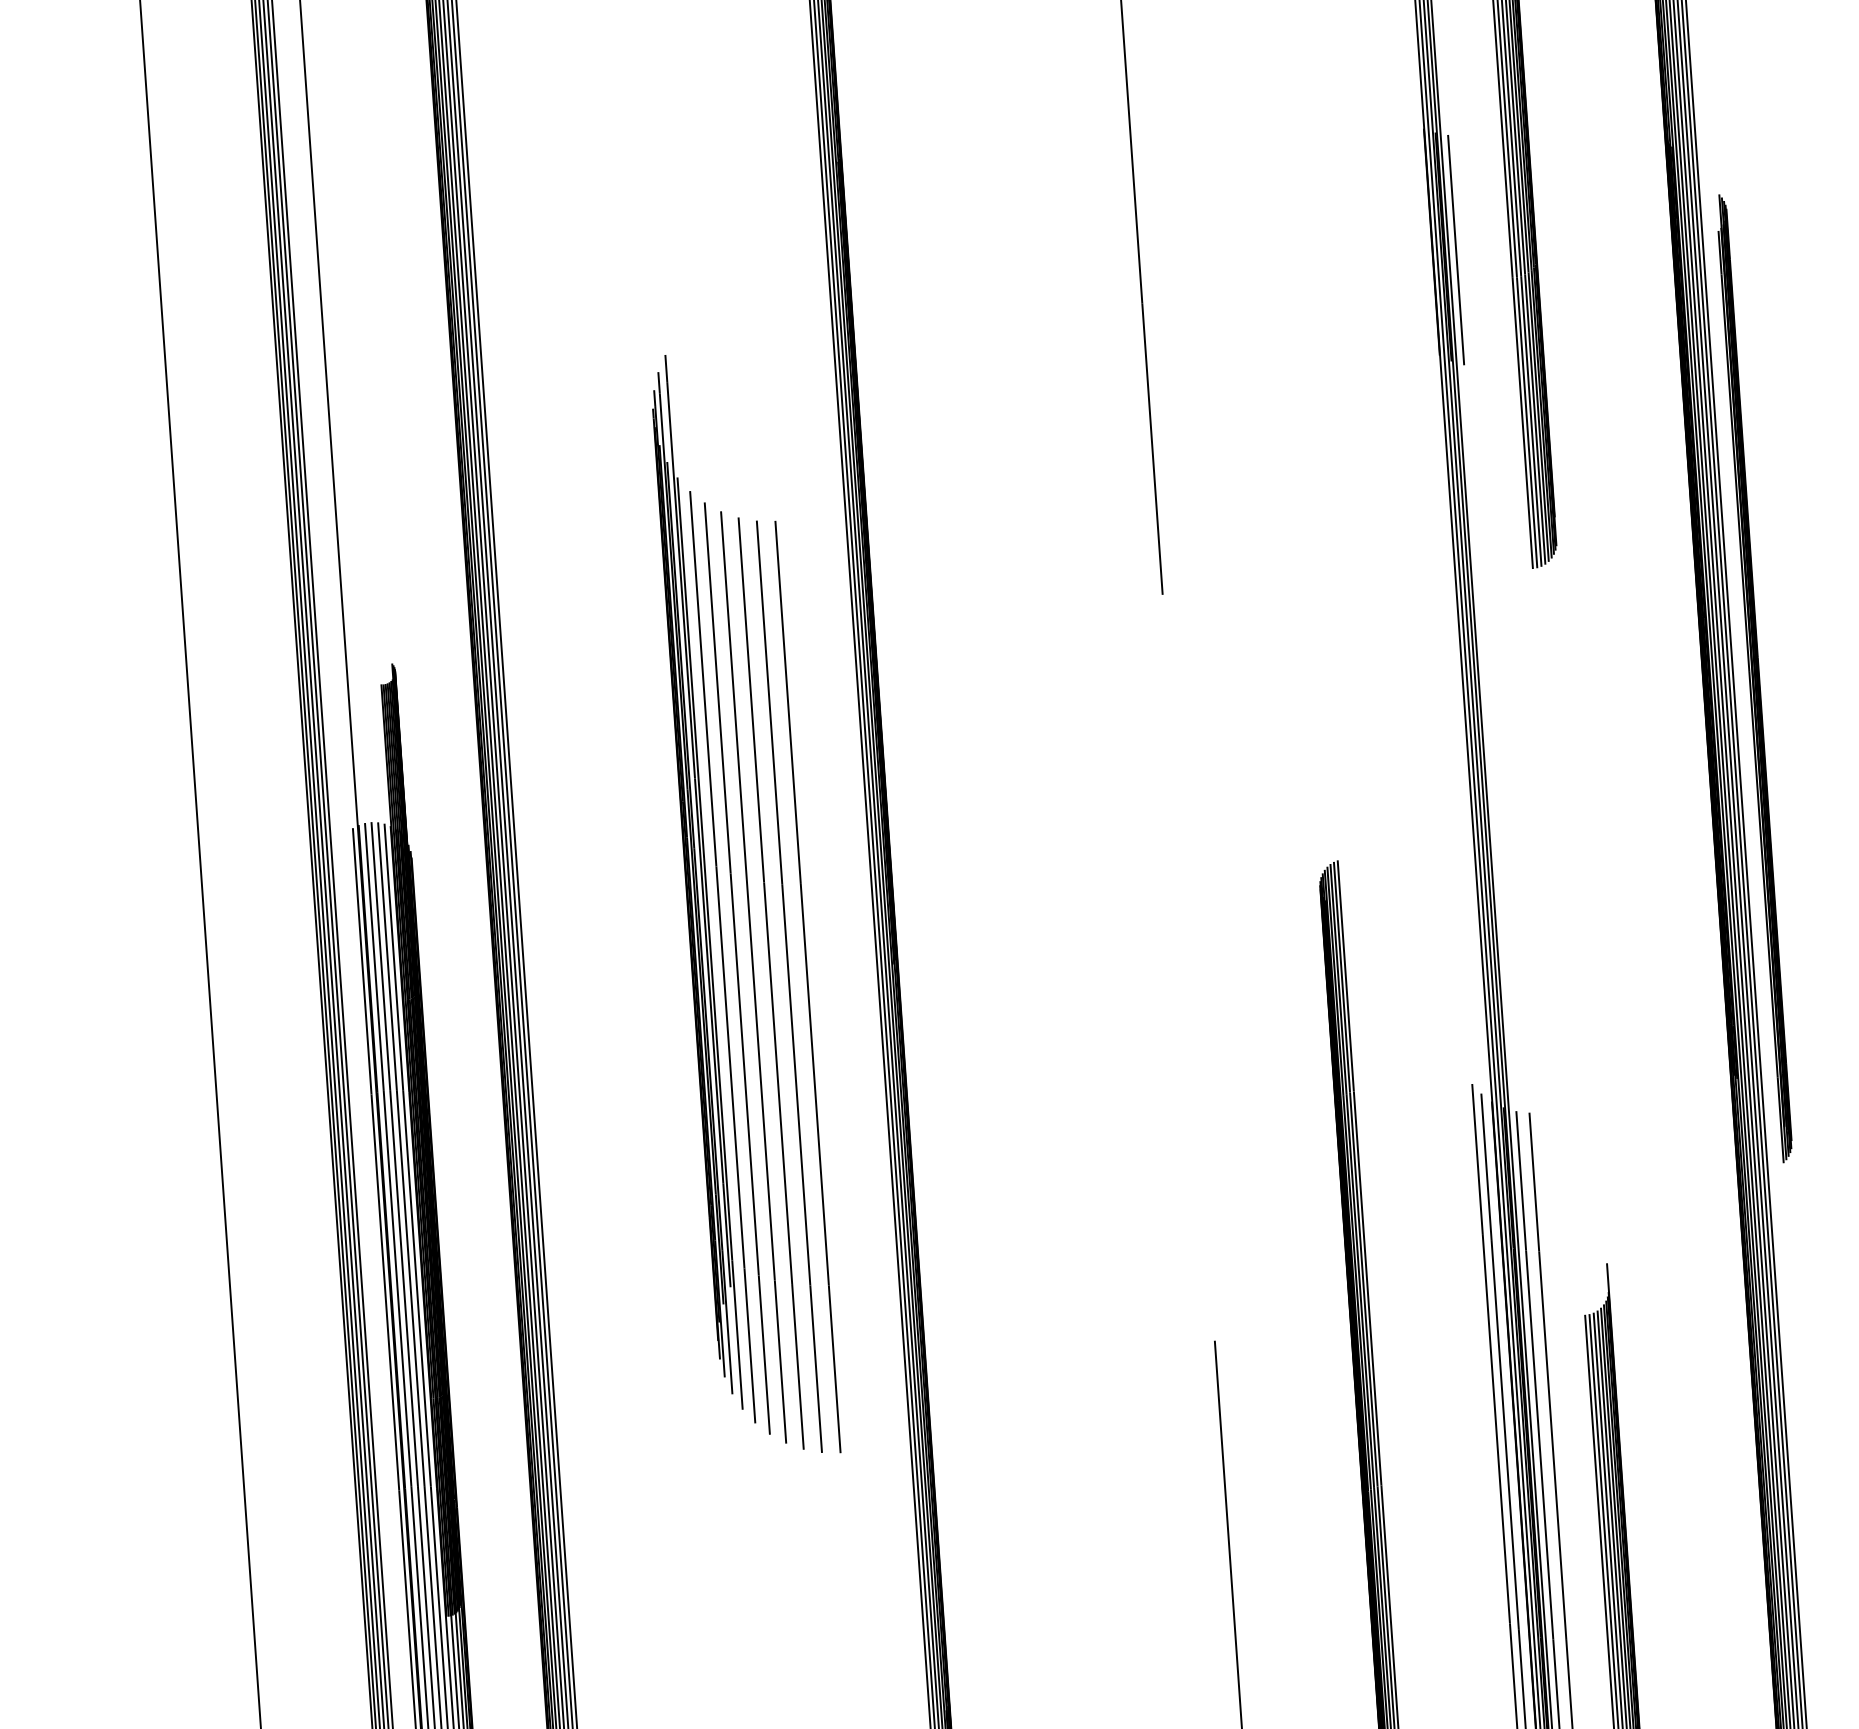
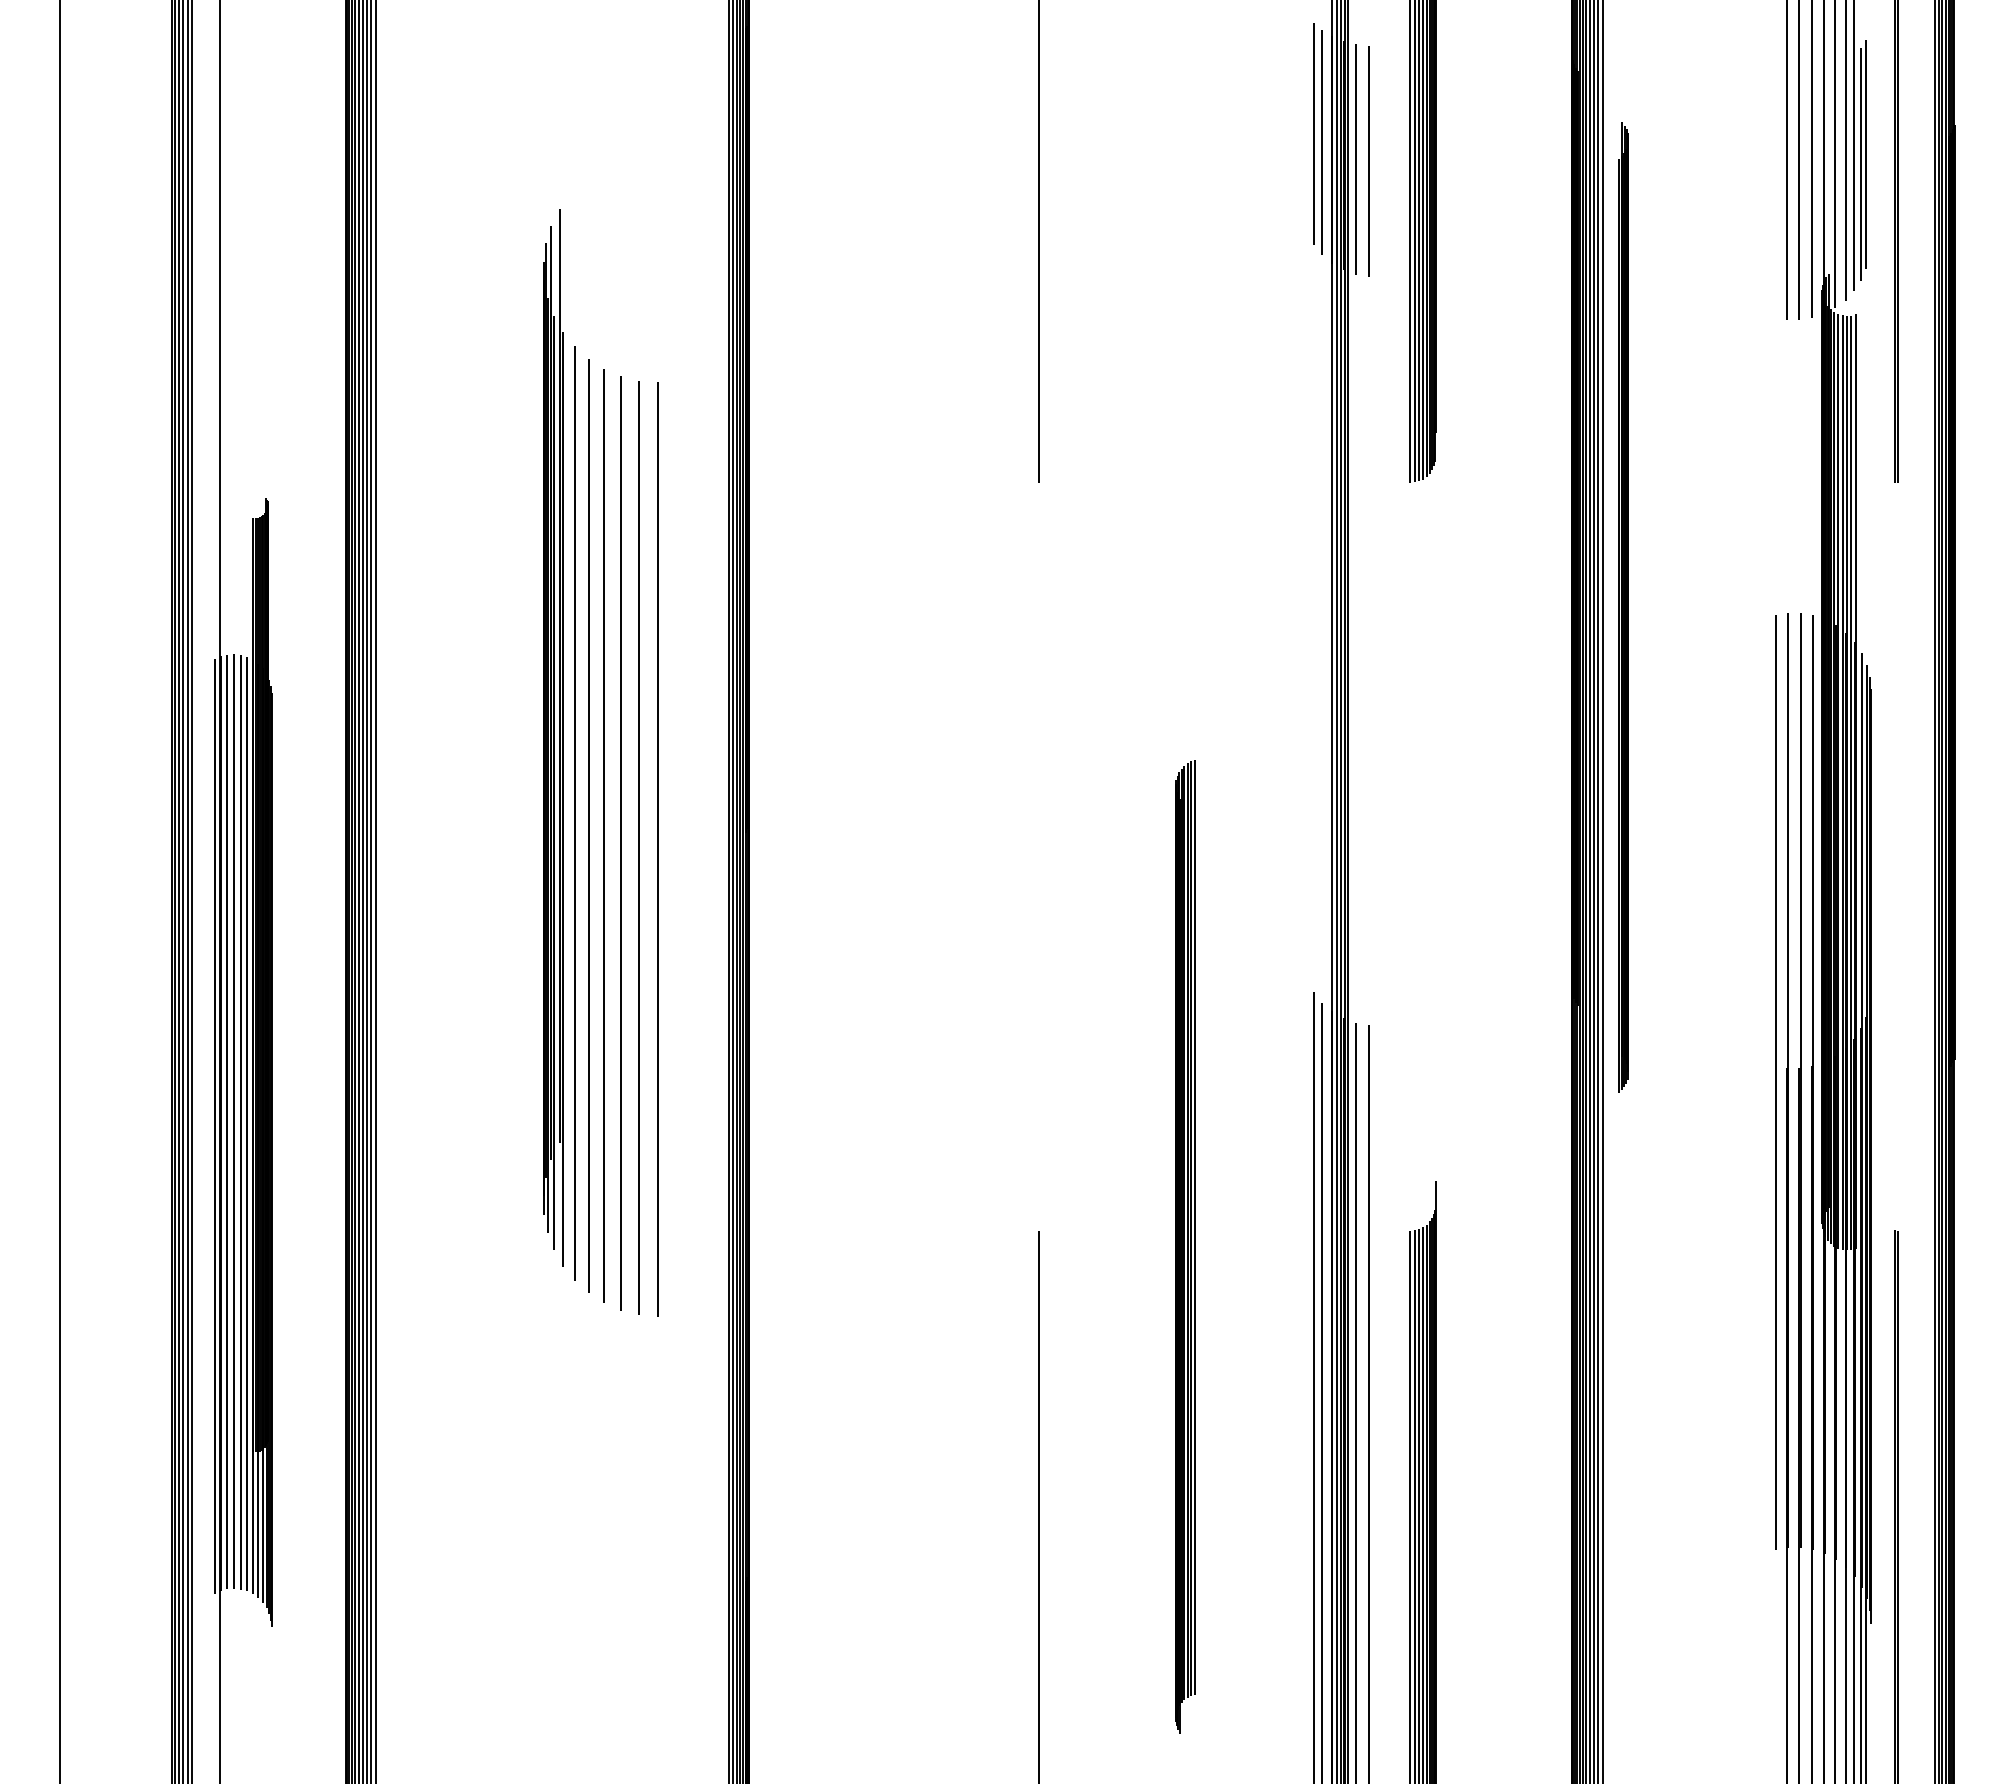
line: (1412, 227) -> (1313, 133), added
line: (1421, 234) -> (1322, 141), added
line: (1468, 251) -> (1368, 161), added

